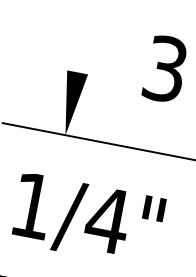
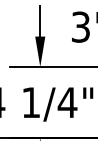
line: (84, 41) -> (40, 21), added

